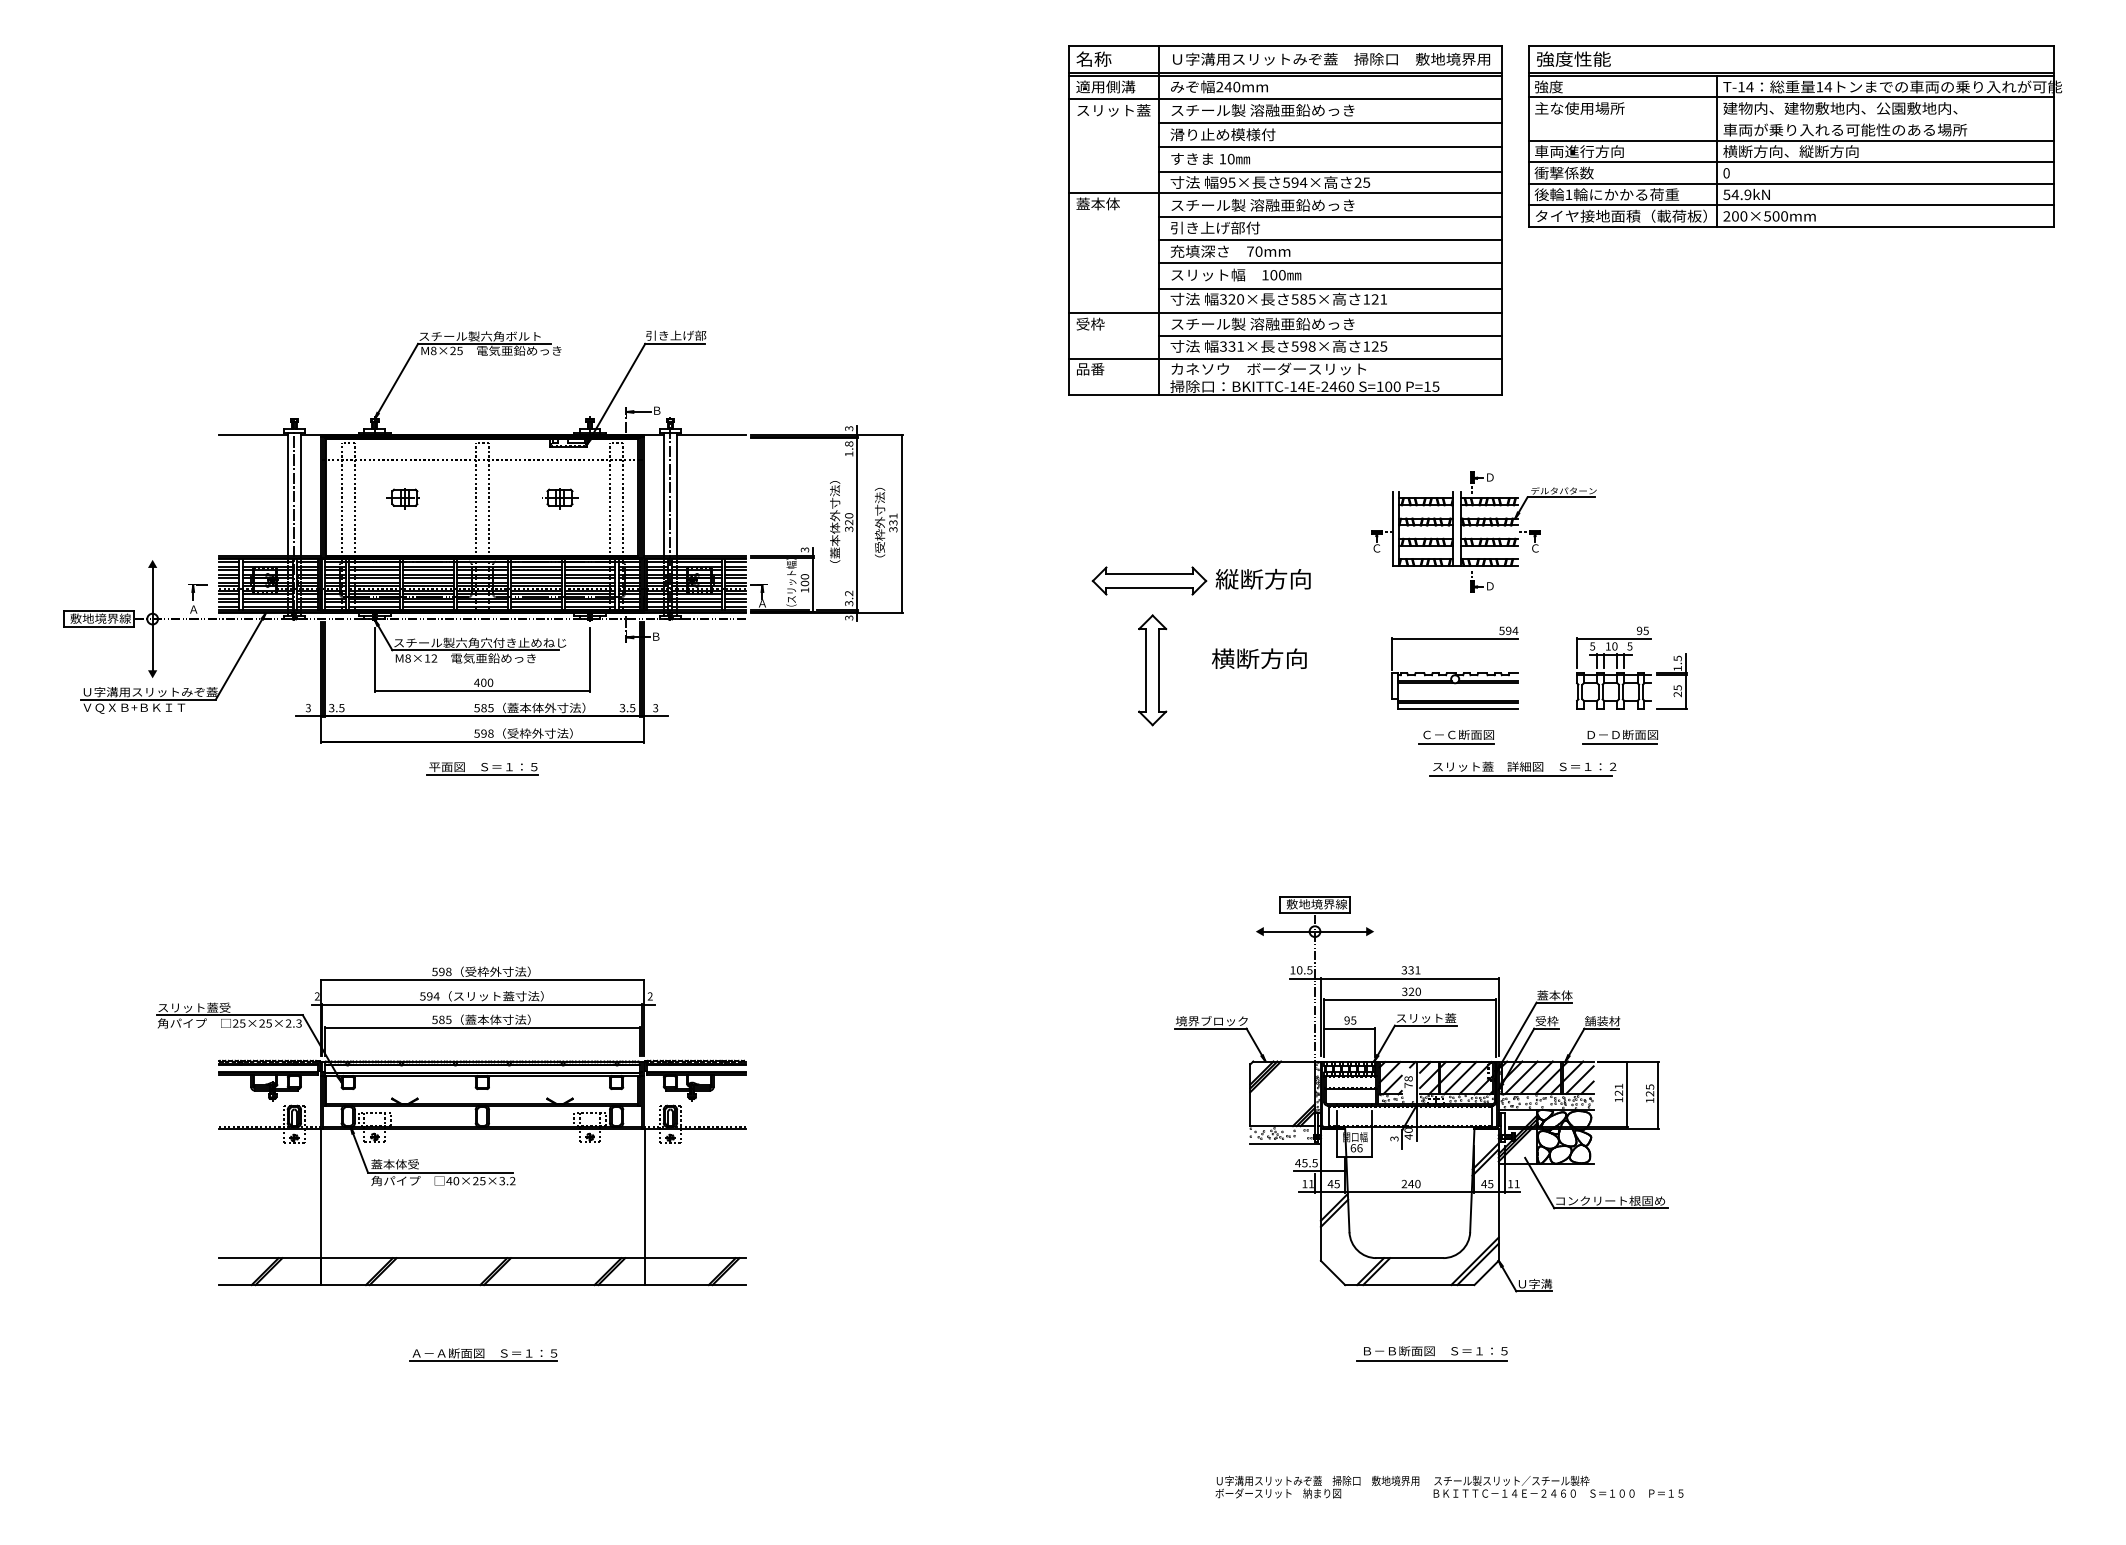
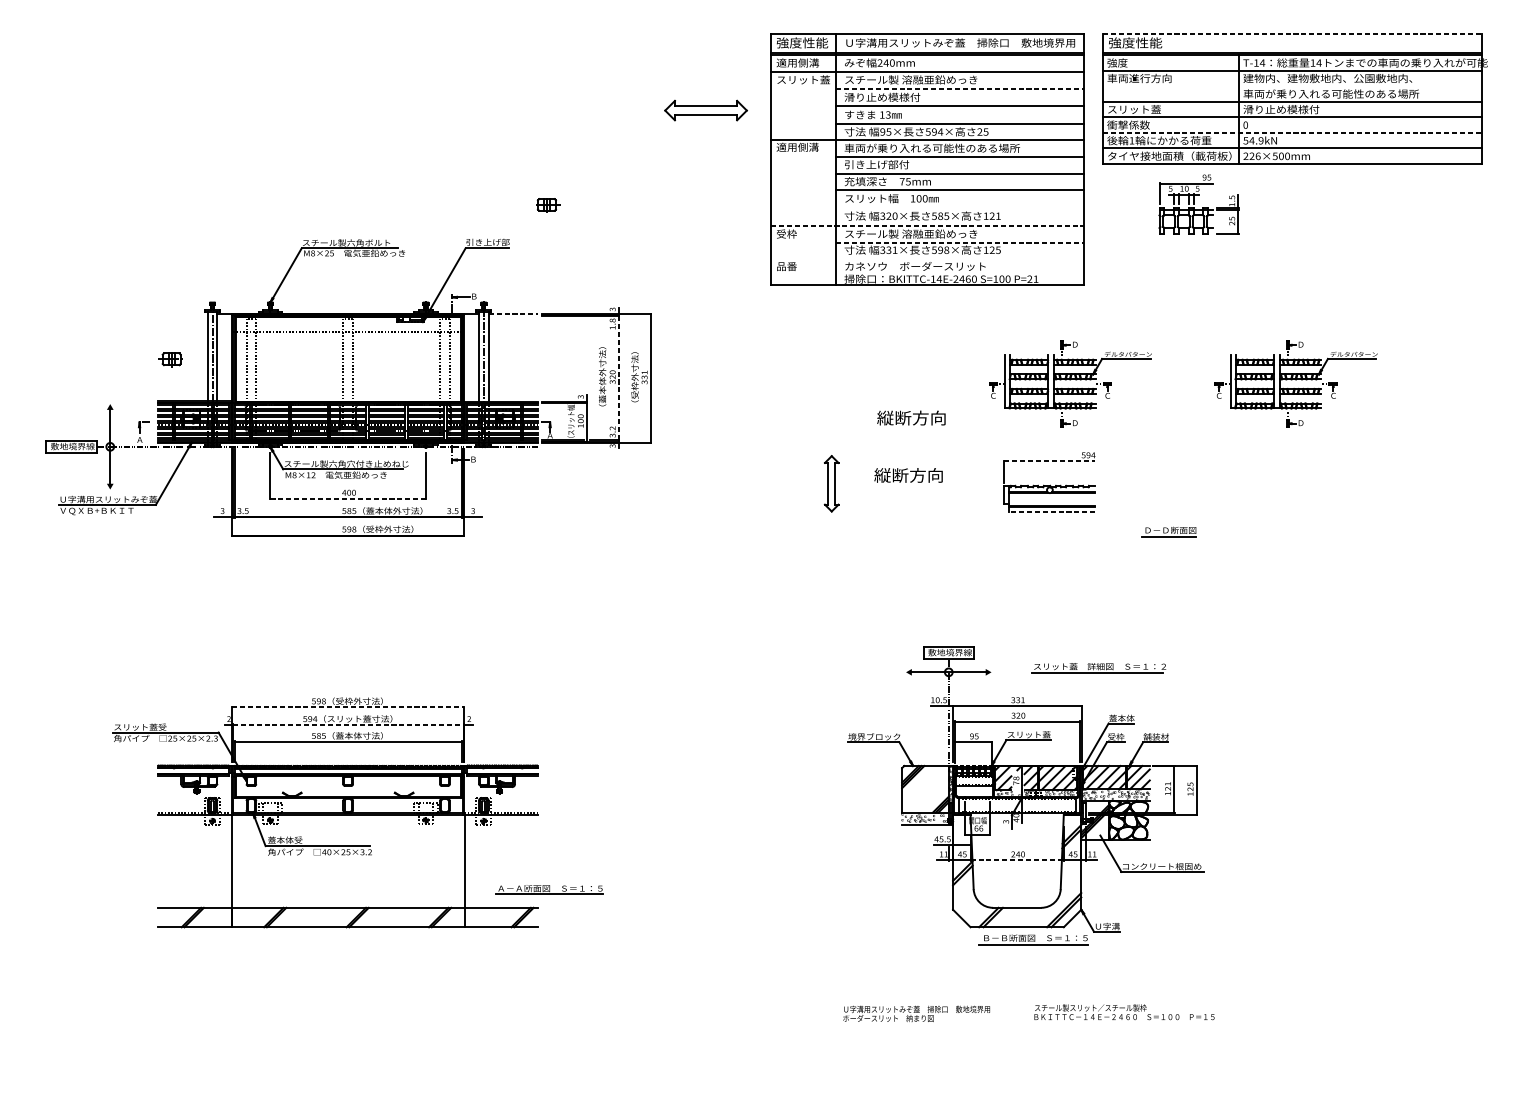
line: (1791, 46) -> (1292, 33), solid -> dashed
text: (1111, 58) -> (801, 42), 名称 -> 強度性能
text: (1579, 108) -> (1139, 78), 主な使用場所 -> 車両進行方向
line: (1330, 123) -> (959, 89), solid -> dashed
text: (1579, 151) -> (1139, 109), 車両進行方向 -> スリット蓋
text: (1790, 151) -> (1291, 109), 横断方向、縦断方向 -> 滑り止め模様付
text: (1230, 159) -> (887, 115), 10 -> 13
line: (1791, 183) -> (1292, 132), solid -> dashed
text: (1105, 203) -> (797, 147), 蓋本体 -> 適用側溝
text: (1291, 205) -> (931, 148), スチール製 溶融亜鉛めっき -> 車両が乗り入れる可能性のある場所
text: (1739, 216) -> (1255, 156), 200×500mm -> 226×500mm
text: (1258, 251) -> (908, 181), 70mm -> 75mm
line: (1329, 288) -> (959, 208), removed
line: (1285, 312) -> (927, 225), solid -> dashed
line: (1330, 335) -> (959, 242), solid -> dashed
line: (1284, 358) -> (926, 258), removed
text: (1431, 386) -> (1032, 279), P=15 -> P=21
line: (253, 435) -> (183, 314), removed
line: (712, 435) -> (514, 314), solid -> dashed
part: (402, 498) -> (170, 359), moved
part: (560, 498) -> (547, 205), moved
line: (857, 524) -> (618, 378), solid -> dashed
part: (1796, 531) -> (1296, 383), added
part: (1149, 580) -> (706, 110), moved
line: (1455, 639) -> (1050, 461), solid -> dashed
text: (1222, 658) -> (882, 475), 横断方向 -> 縦断方向
part: (1624, 667) -> (1193, 204), moved
part: (1152, 670) -> (831, 483), size x0.7
line: (482, 691) -> (348, 499), solid -> dashed
line: (1457, 708) -> (1051, 511), solid -> dashed
part: (1456, 736) -> (1050, 531), removed
part: (482, 768) -> (348, 554), removed
part: (1522, 768) -> (1098, 667), moved
line: (482, 980) -> (348, 707), solid -> dashed
line: (482, 1004) -> (348, 724), solid -> dashed
line: (1409, 1192) -> (1016, 860), solid -> dashed
part: (1431, 1353) -> (1032, 939), moved
part: (483, 1354) -> (549, 889), moved
text: (1317, 1486) -> (916, 1013), moved
text: (1558, 1486) -> (1124, 1011), moved

